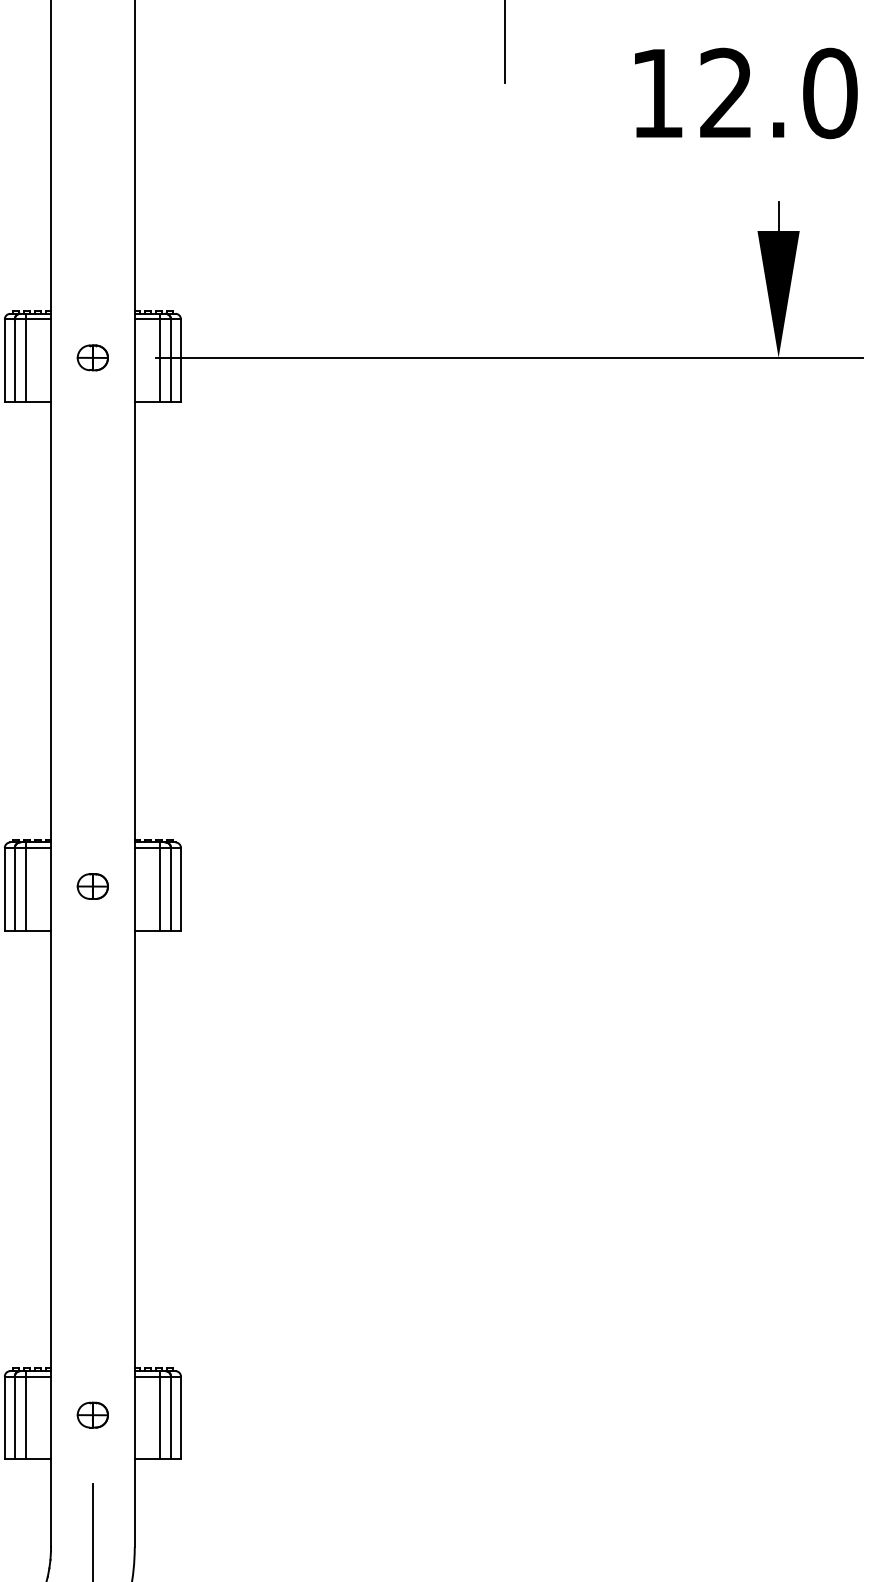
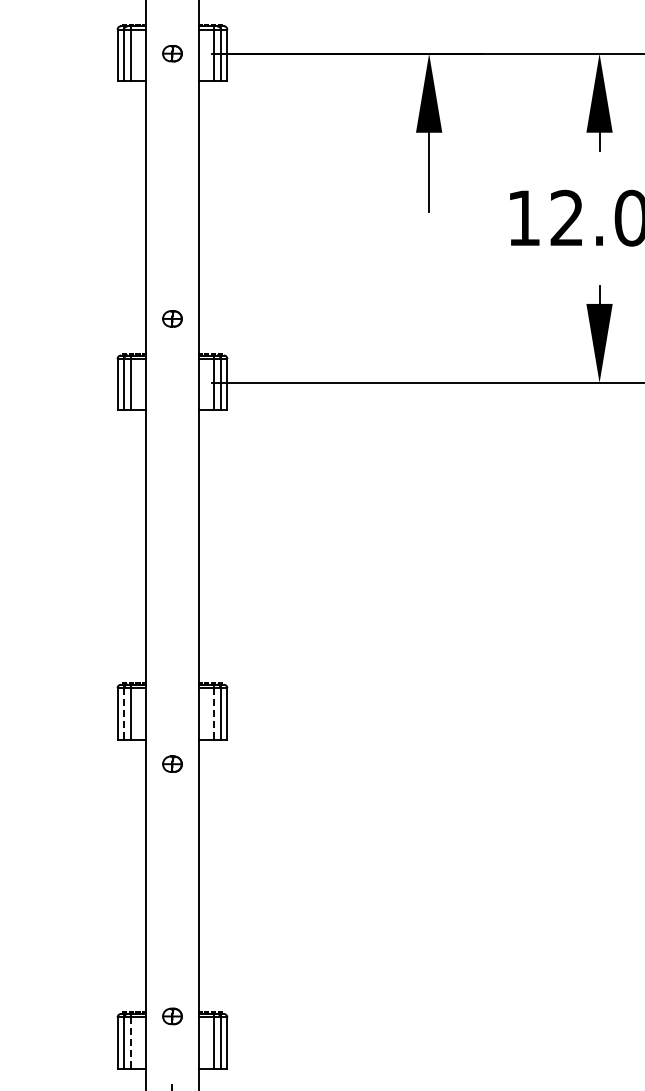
part: (92, 357) -> (172, 318), moved
part: (92, 885) -> (172, 763), moved
line: (14, 888) -> (123, 713), solid -> dashed
line: (160, 888) -> (214, 713), solid -> dashed
part: (92, 1415) -> (172, 1016), moved
line: (25, 1418) -> (130, 1043), solid -> dashed

